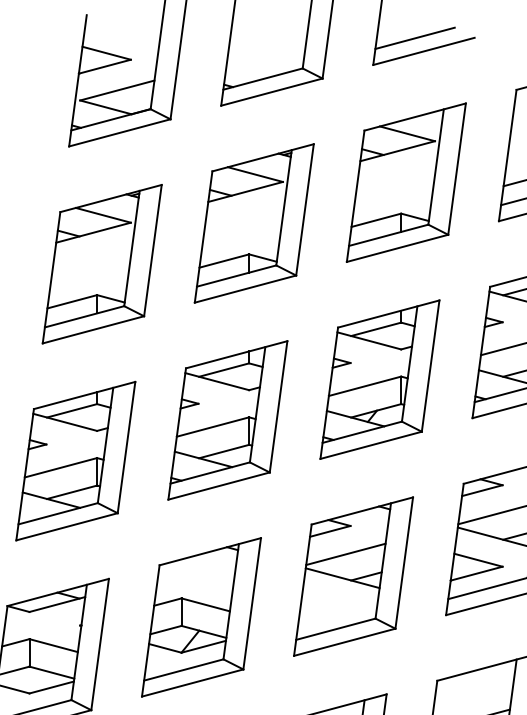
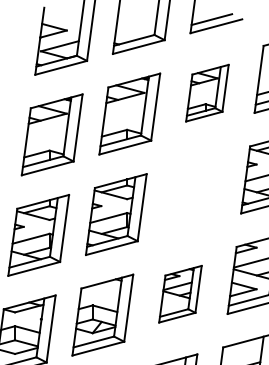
part: (406, 181) -> (207, 92), size x0.7
part: (379, 379) -> (193, 193), removed
part: (353, 574) -> (180, 293), size x0.7

